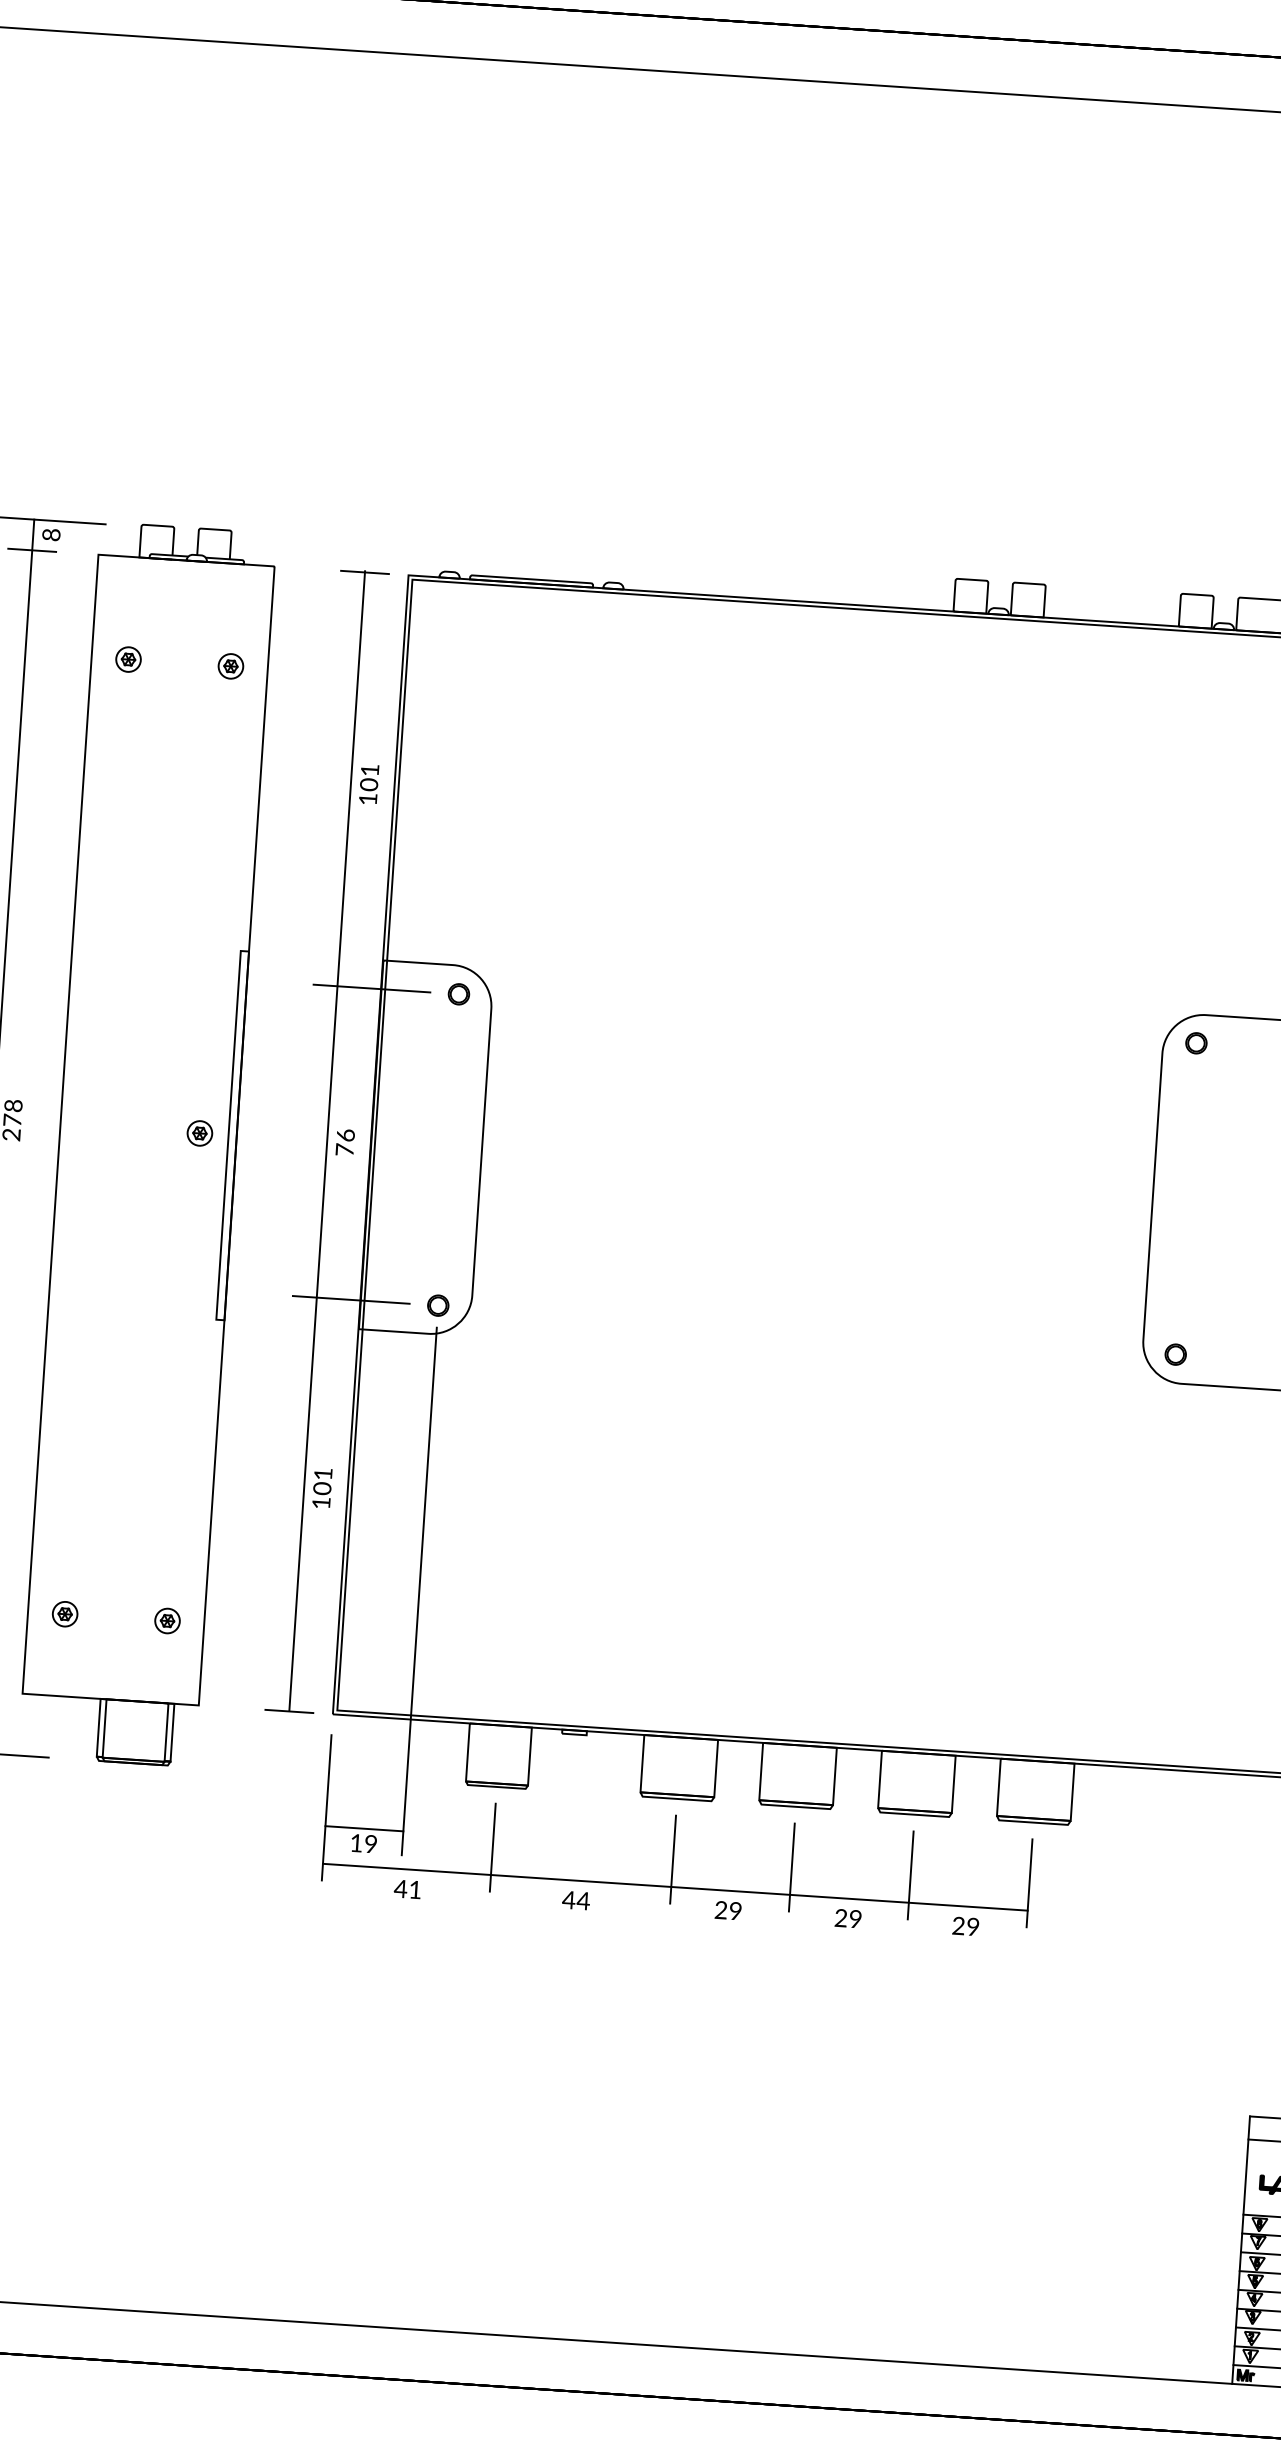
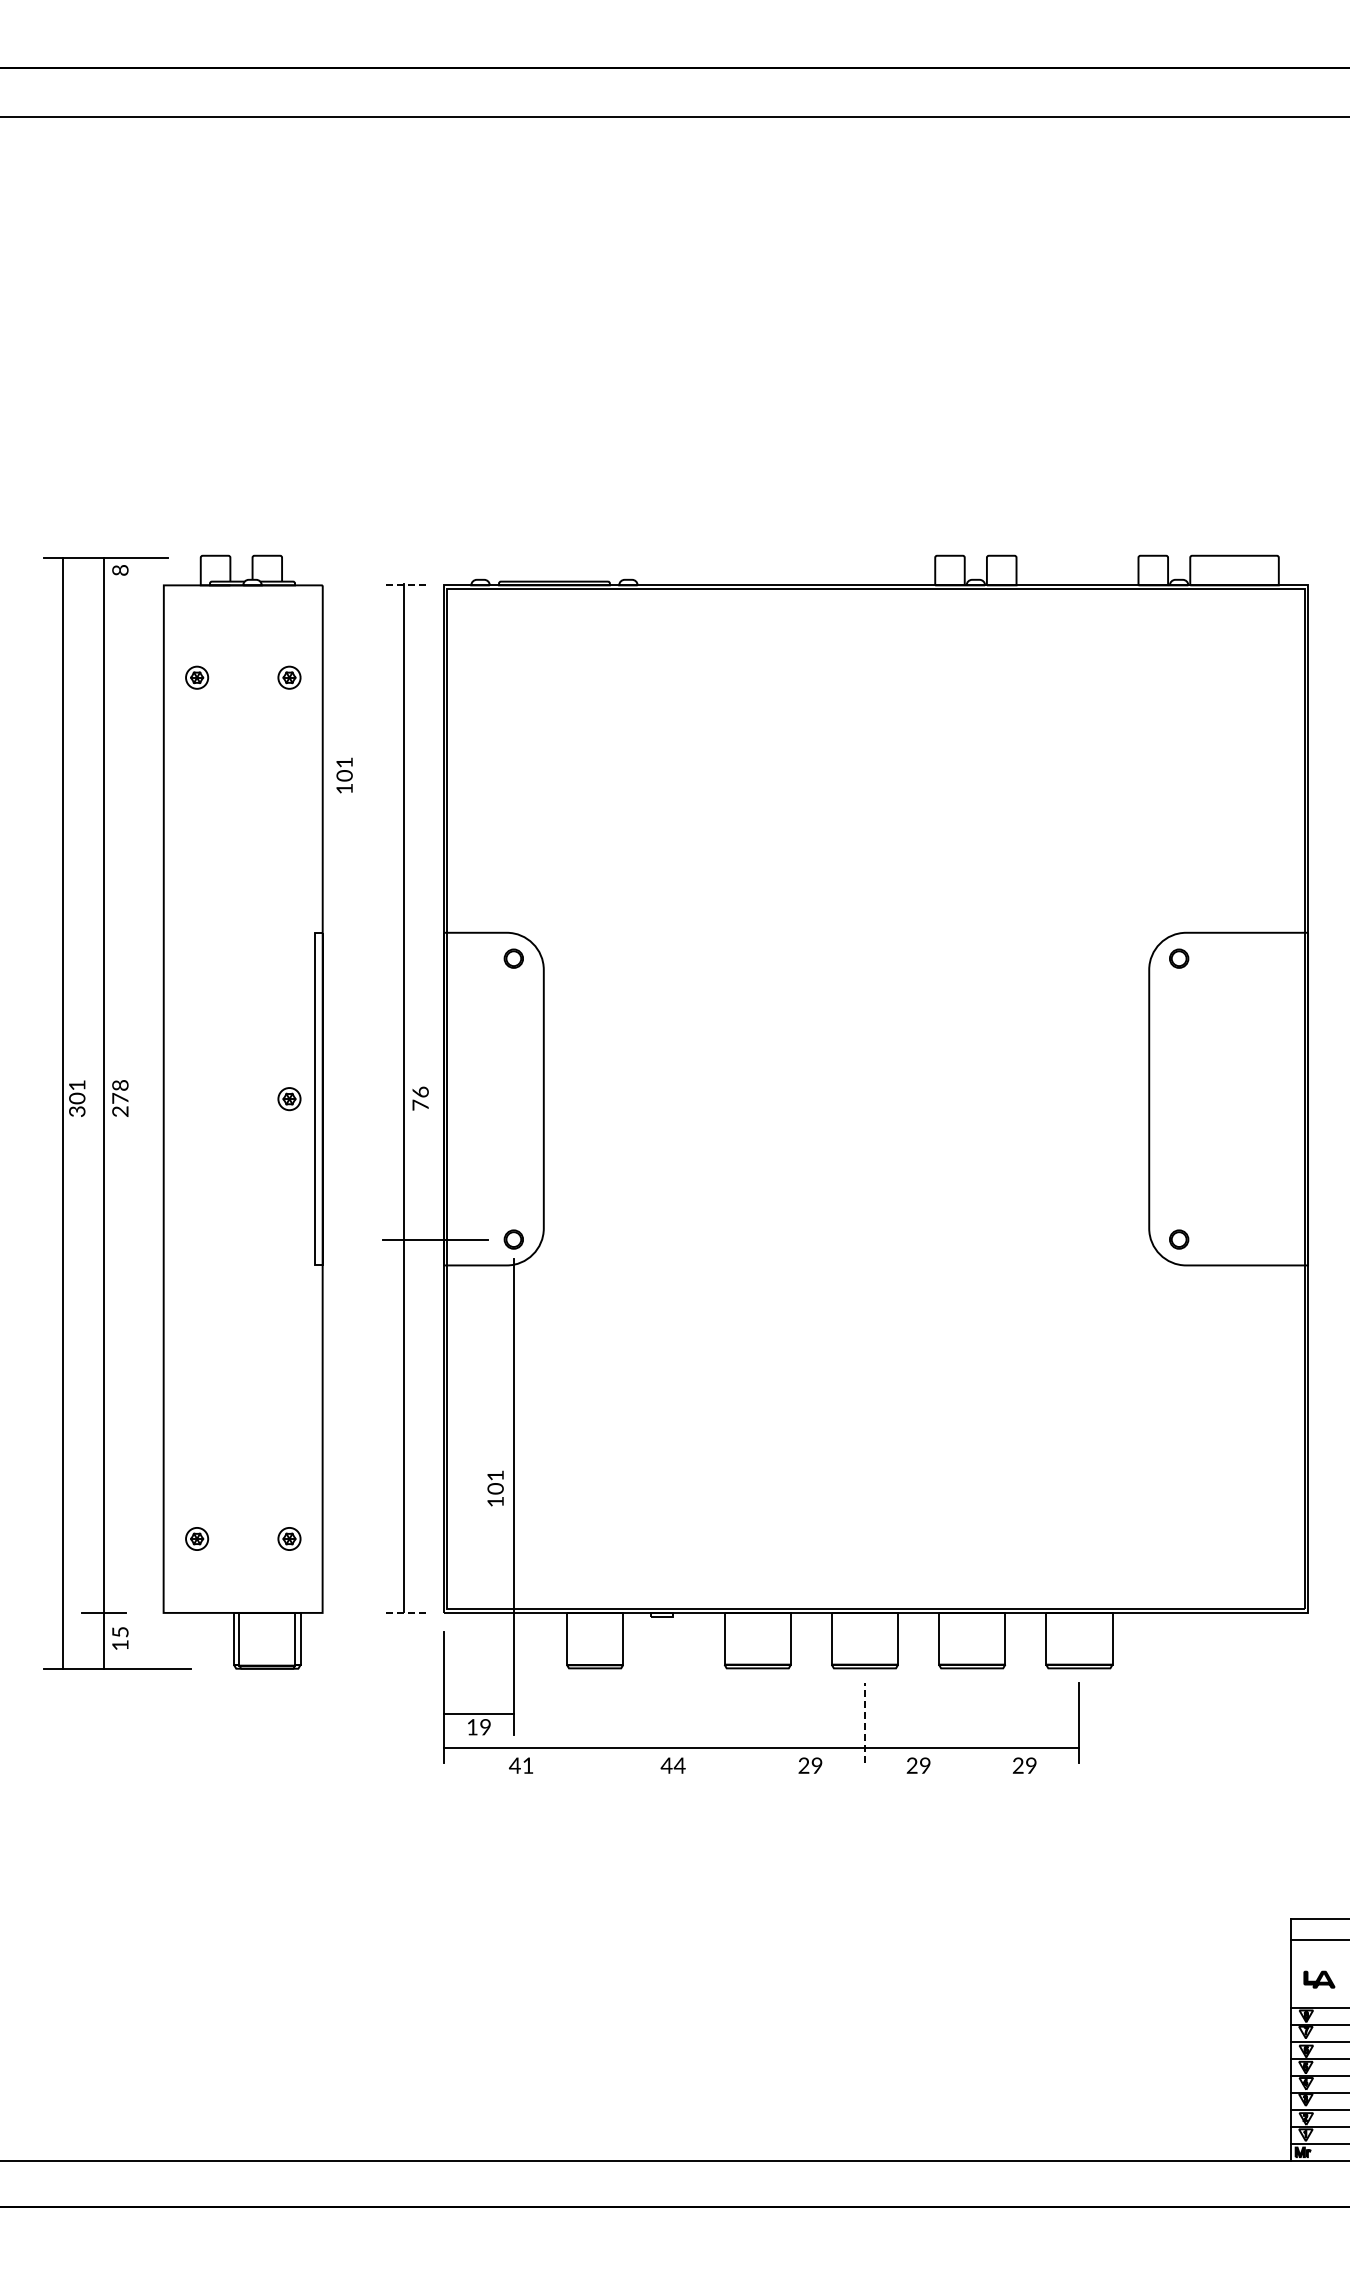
line: (31, 550) -> (103, 585), removed
line: (365, 572) -> (404, 585), solid -> dashed
text: (368, 784) -> (344, 775), moved
line: (372, 988) -> (435, 958), removed
text: (322, 1488) -> (495, 1488), moved
line: (289, 1710) -> (404, 1612), solid -> dashed
line: (493, 1846) -> (595, 1722), removed
line: (672, 1858) -> (757, 1722), removed
line: (791, 1867) -> (864, 1723), solid -> dashed
line: (911, 1874) -> (972, 1722), removed

